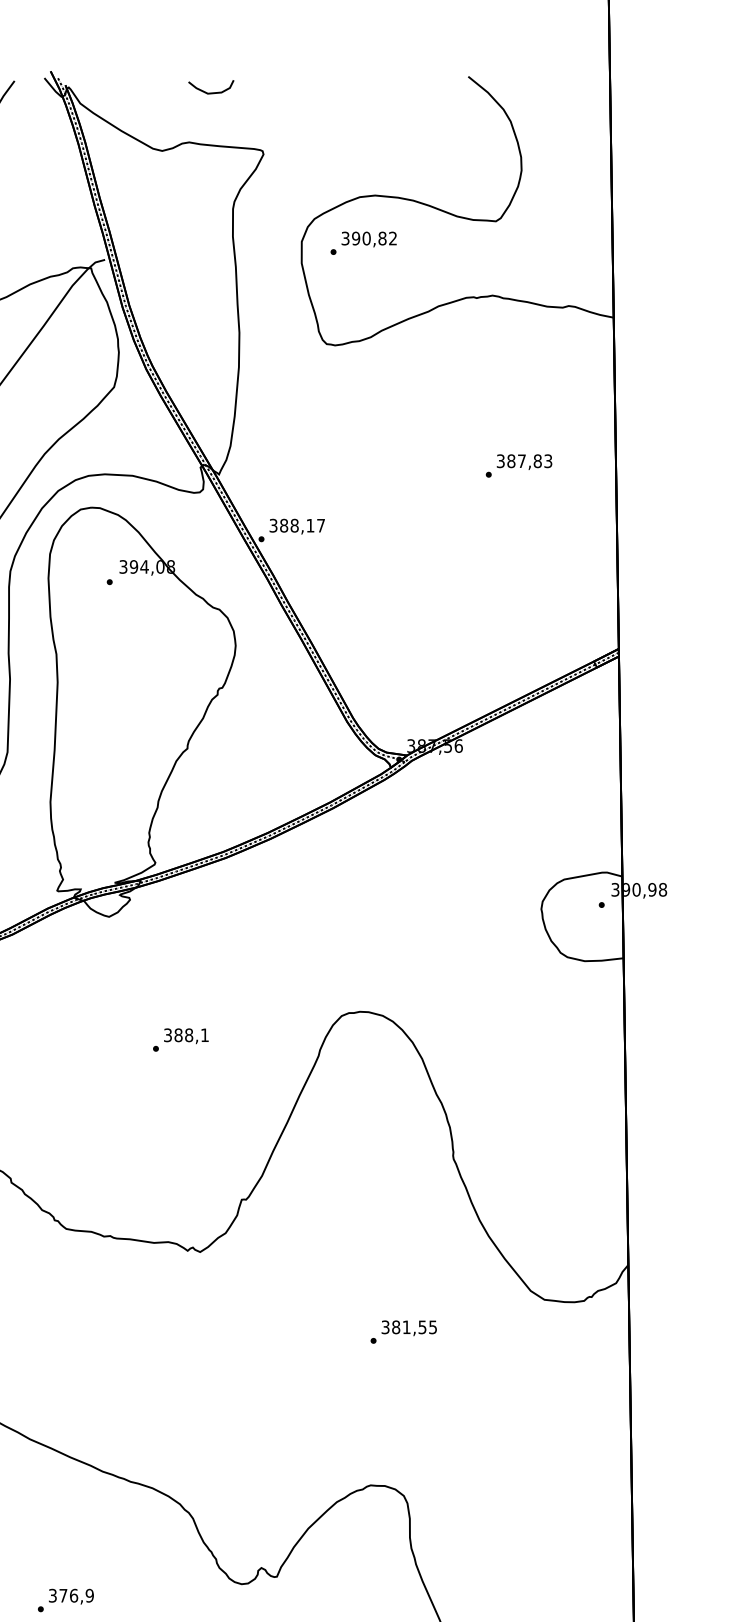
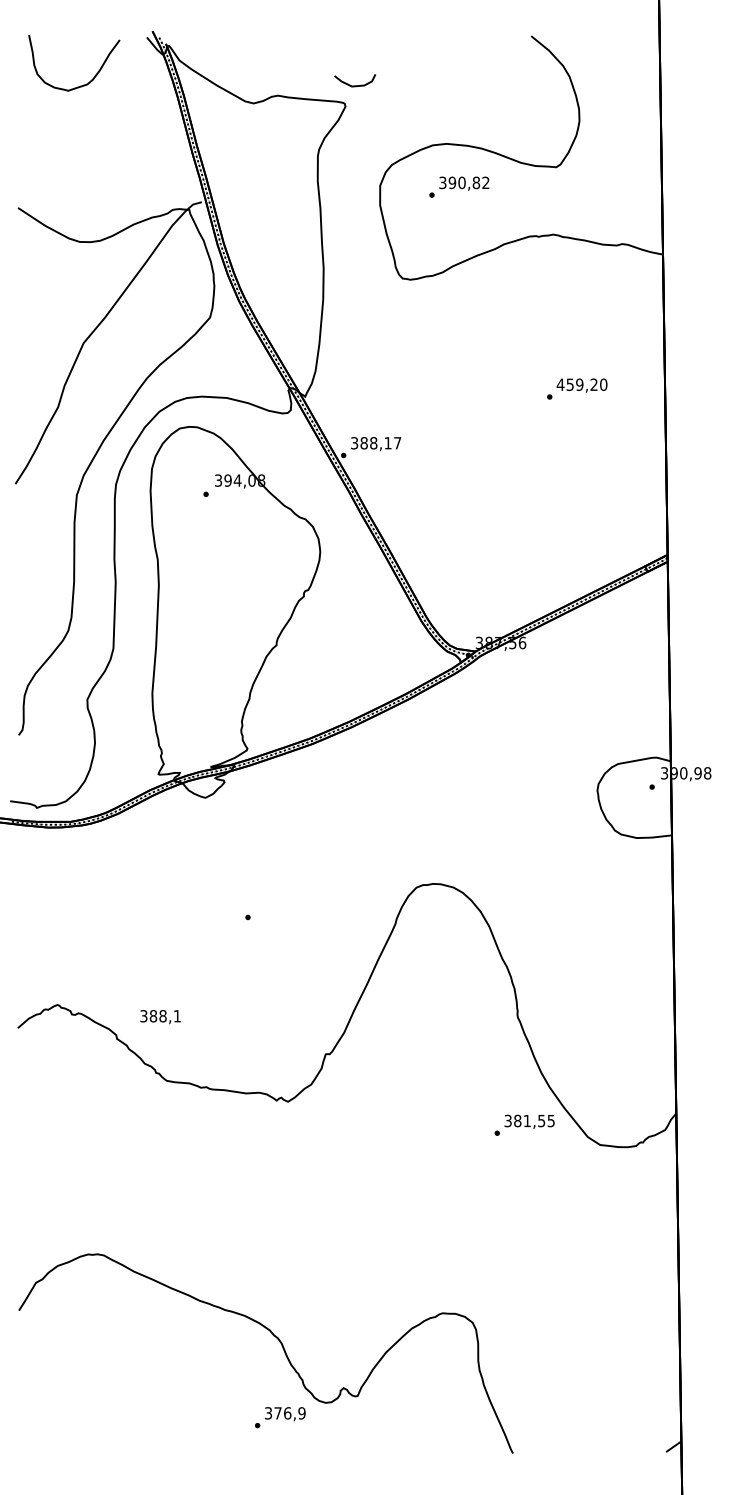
curve: (210, 92) -> (354, 85), moved
text: (363, 242) -> (459, 186), moved
text: (523, 460) -> (581, 384), 387,83 -> 459,20
text: (186, 1036) -> (160, 1017), moved
text: (403, 1331) -> (524, 1124), moved
text: (66, 1600) -> (280, 1417), moved

